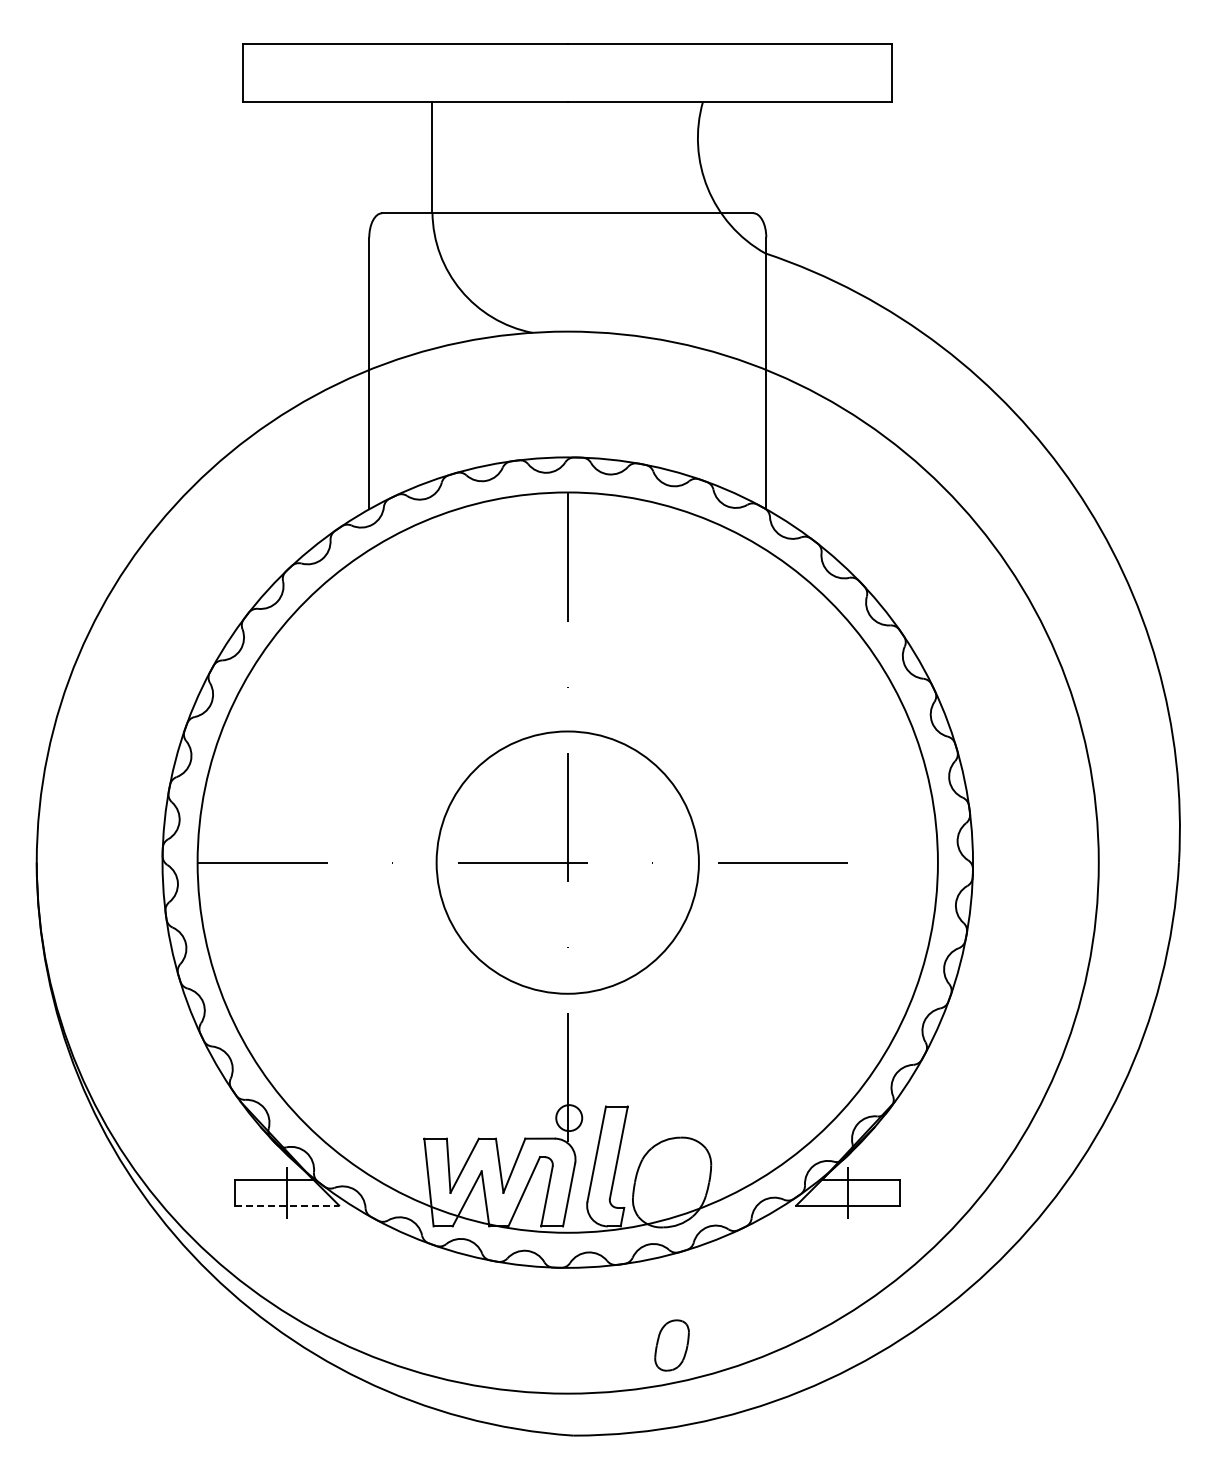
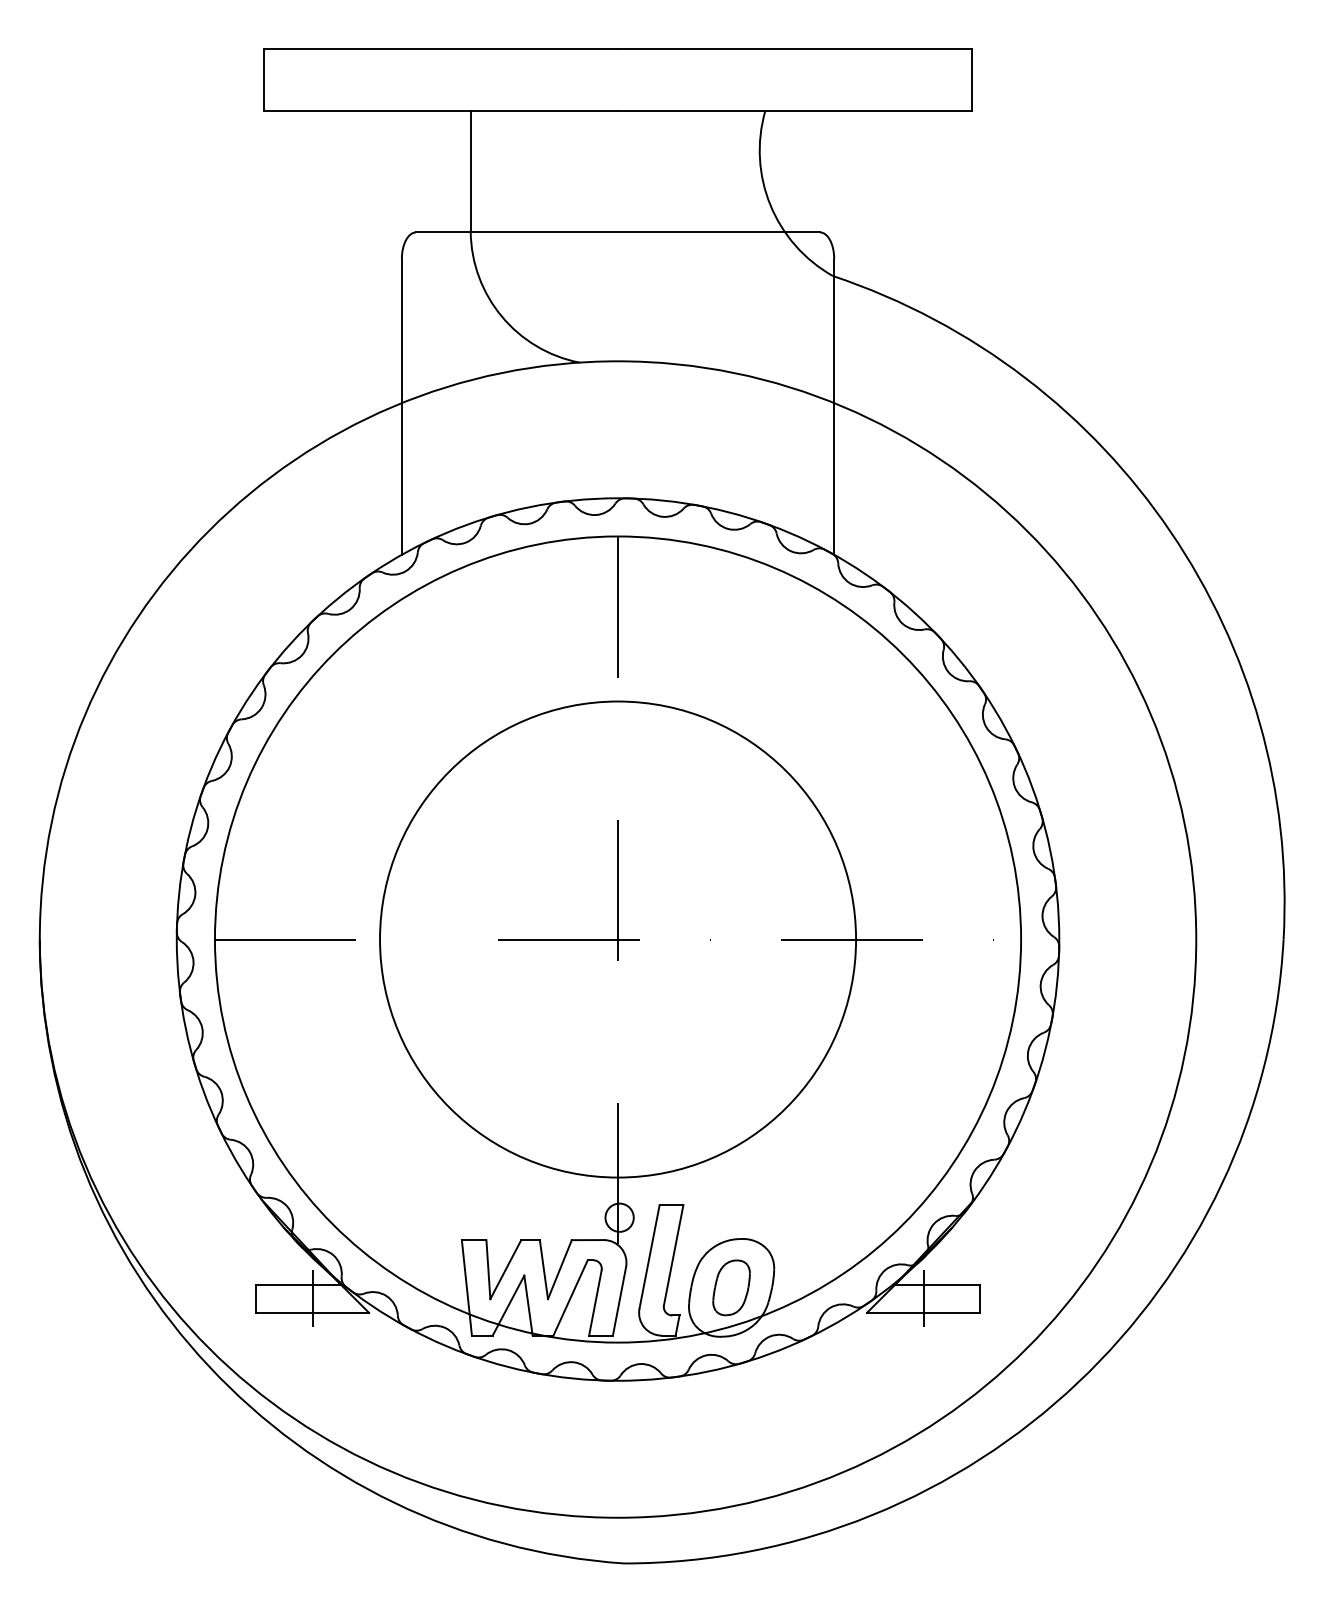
circle: (567, 862) -> (617, 939), size x1.67
line: (287, 1205) -> (312, 1312), dashed -> solid
part: (671, 1345) -> (730, 1287), moved

